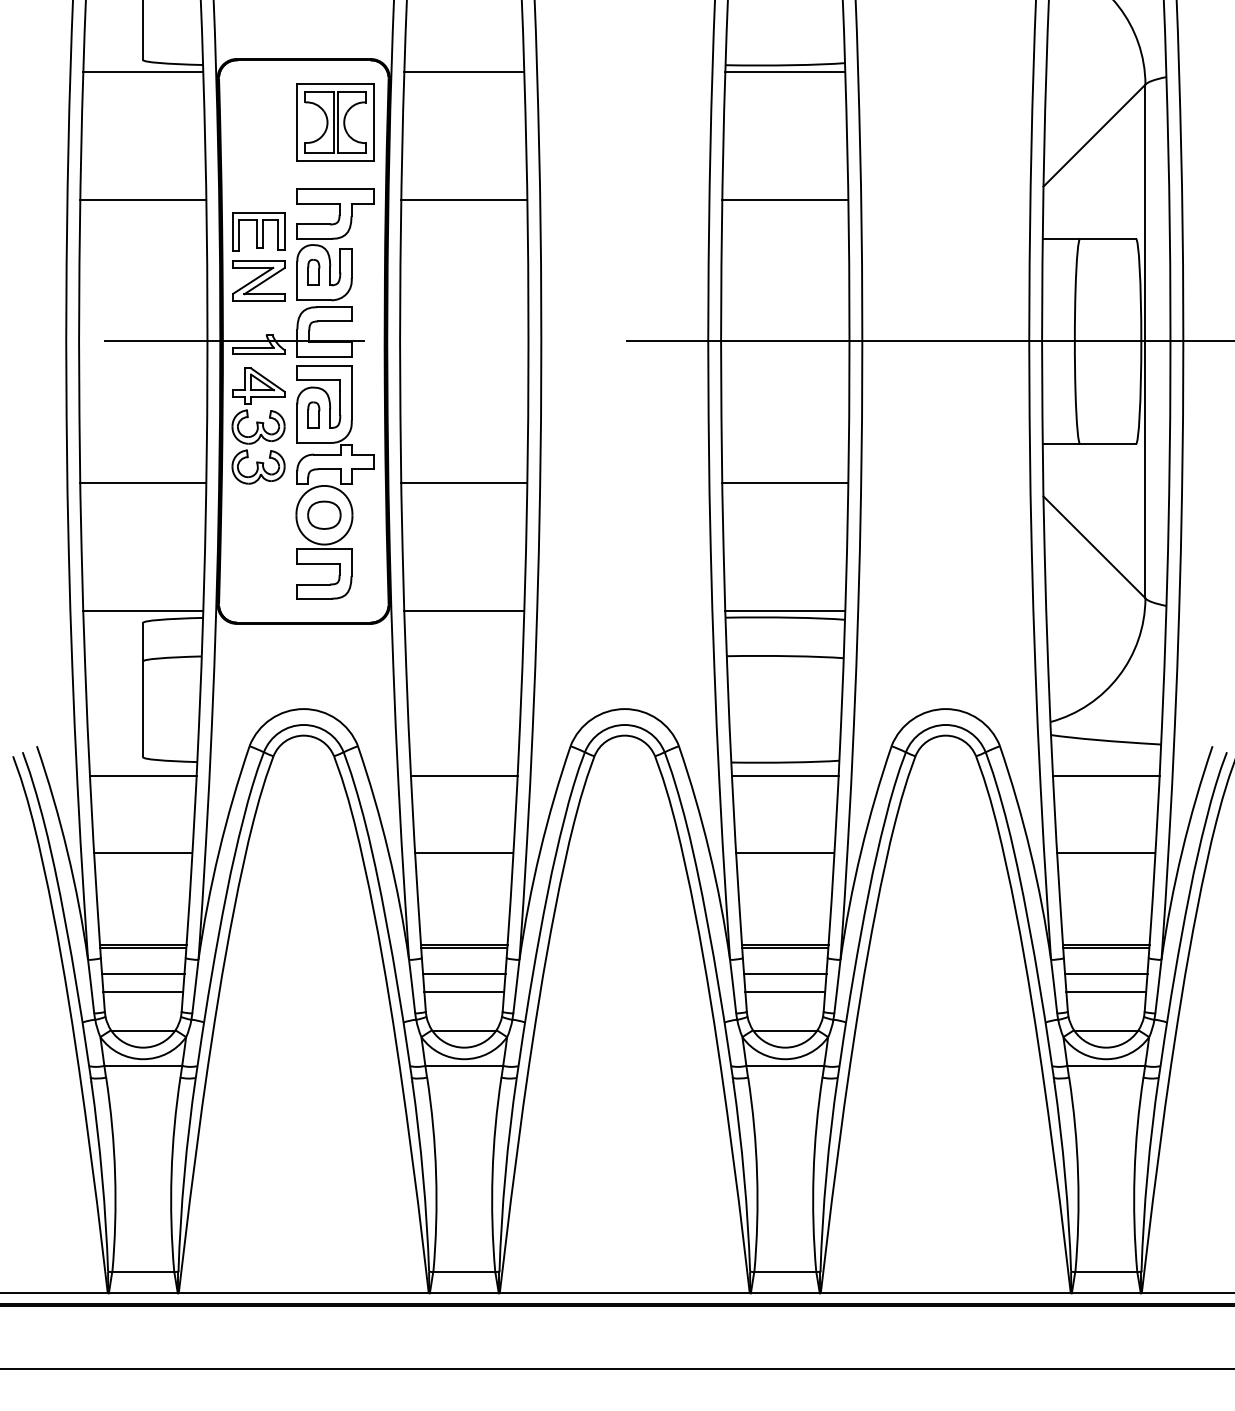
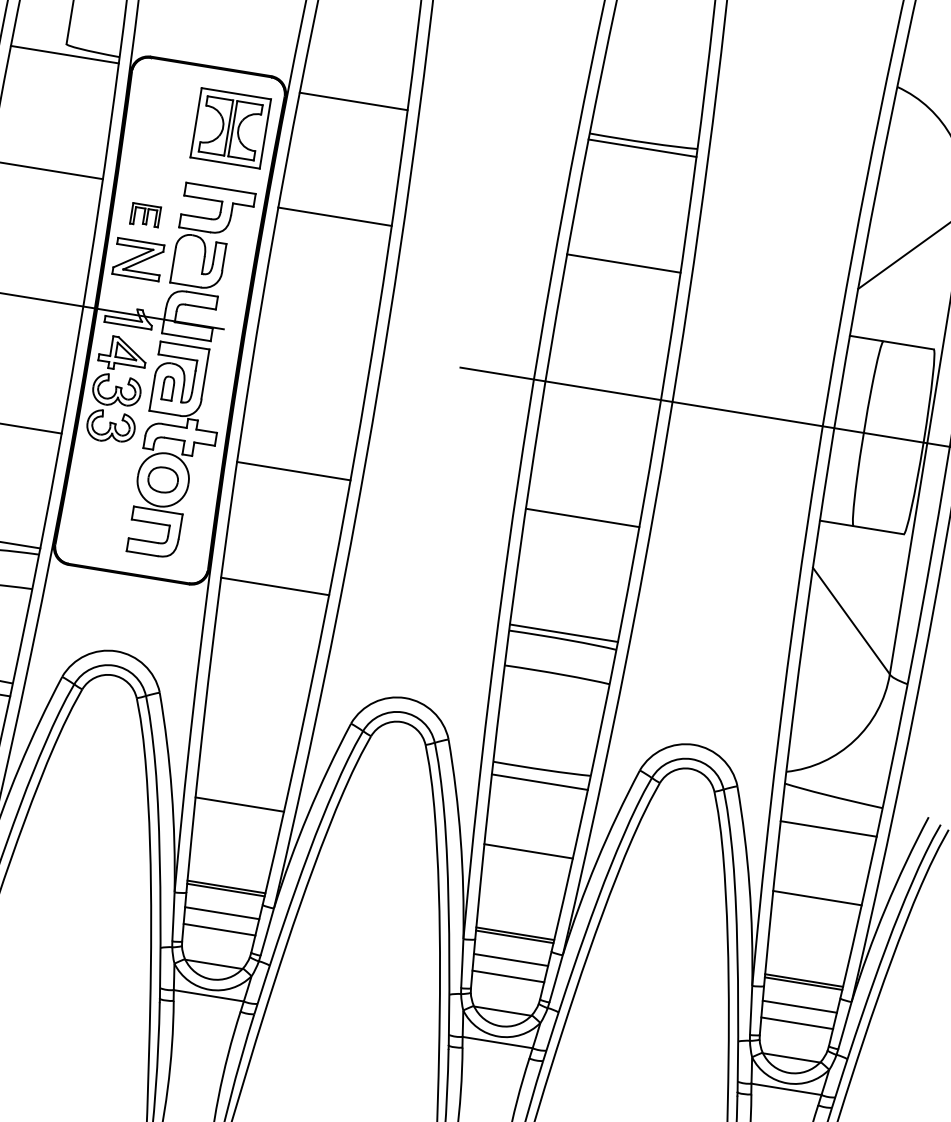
part: (258, 231) -> (145, 215), size x0.6
part: (313, 272) -> (188, 259), removed
line: (464, 776) -> (251, 735), removed

